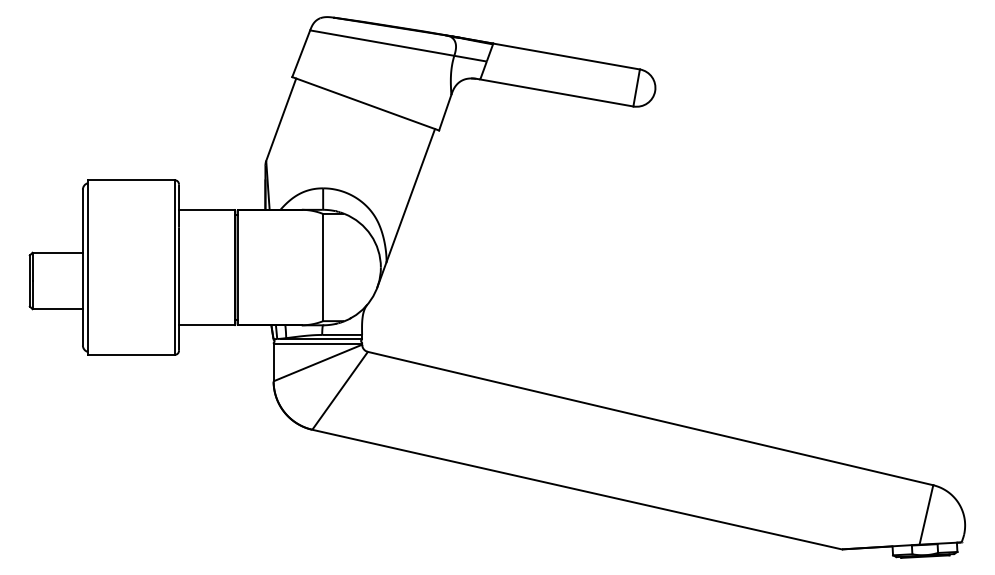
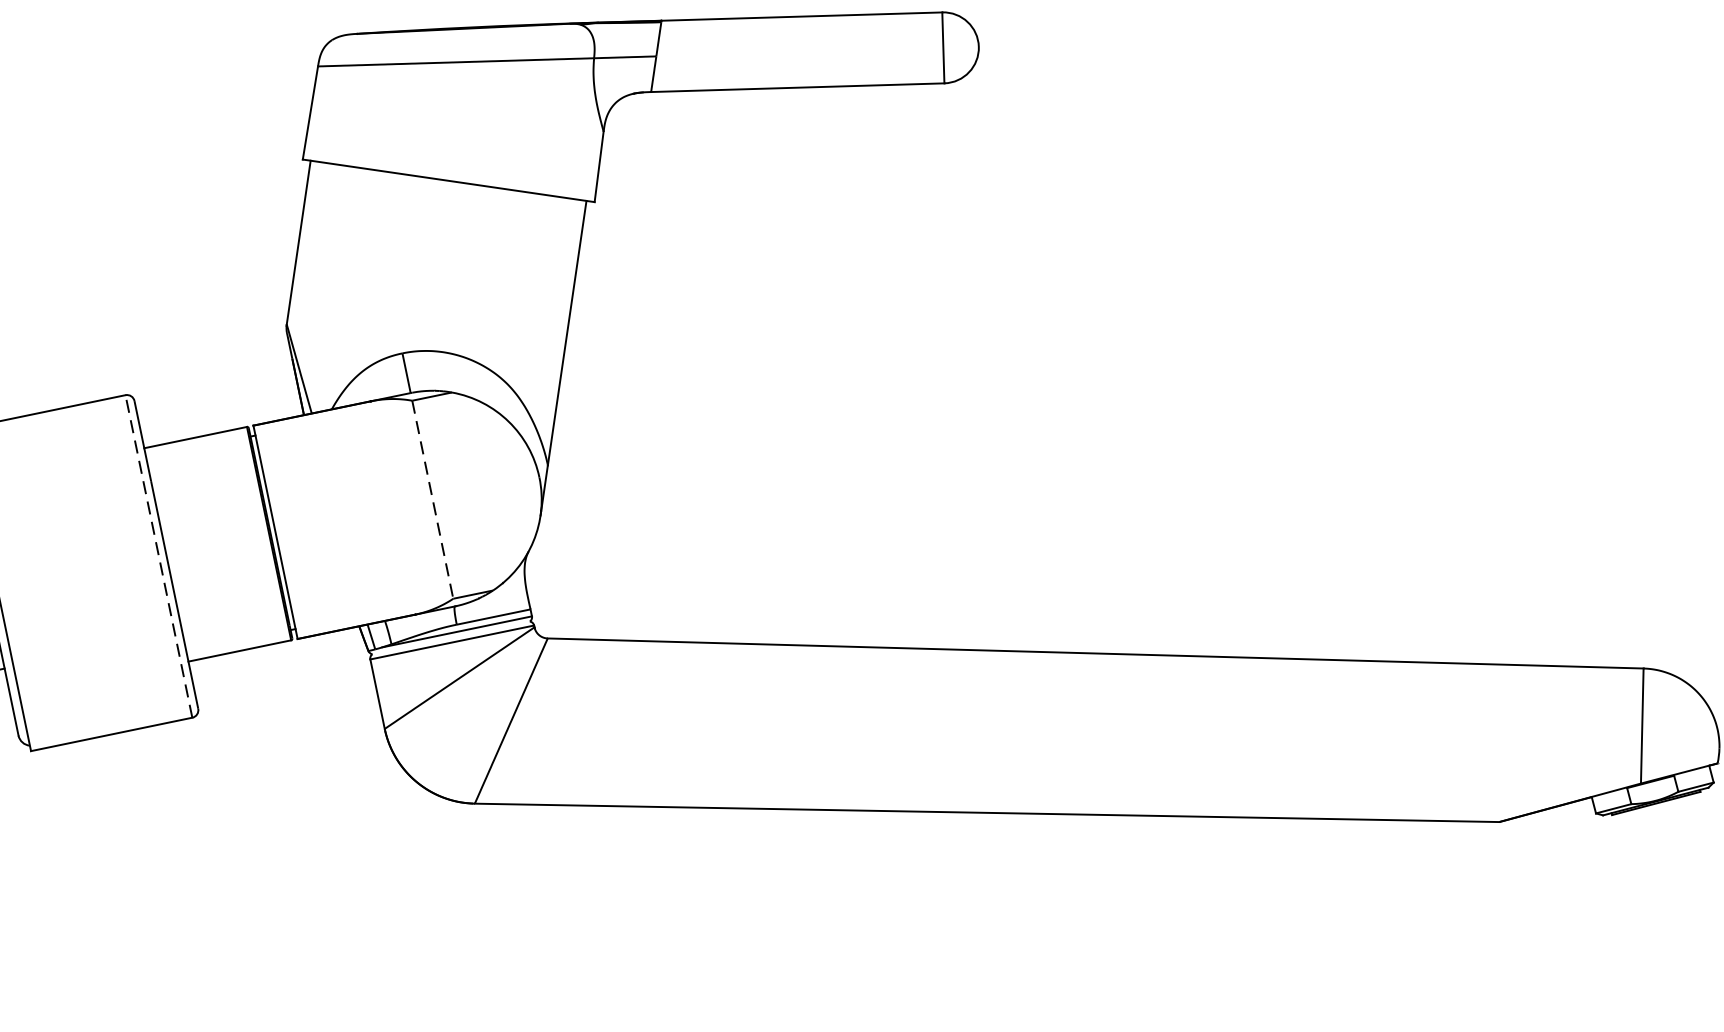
line: (174, 267) -> (158, 556), solid -> dashed
line: (323, 267) -> (433, 499), solid -> dashed

